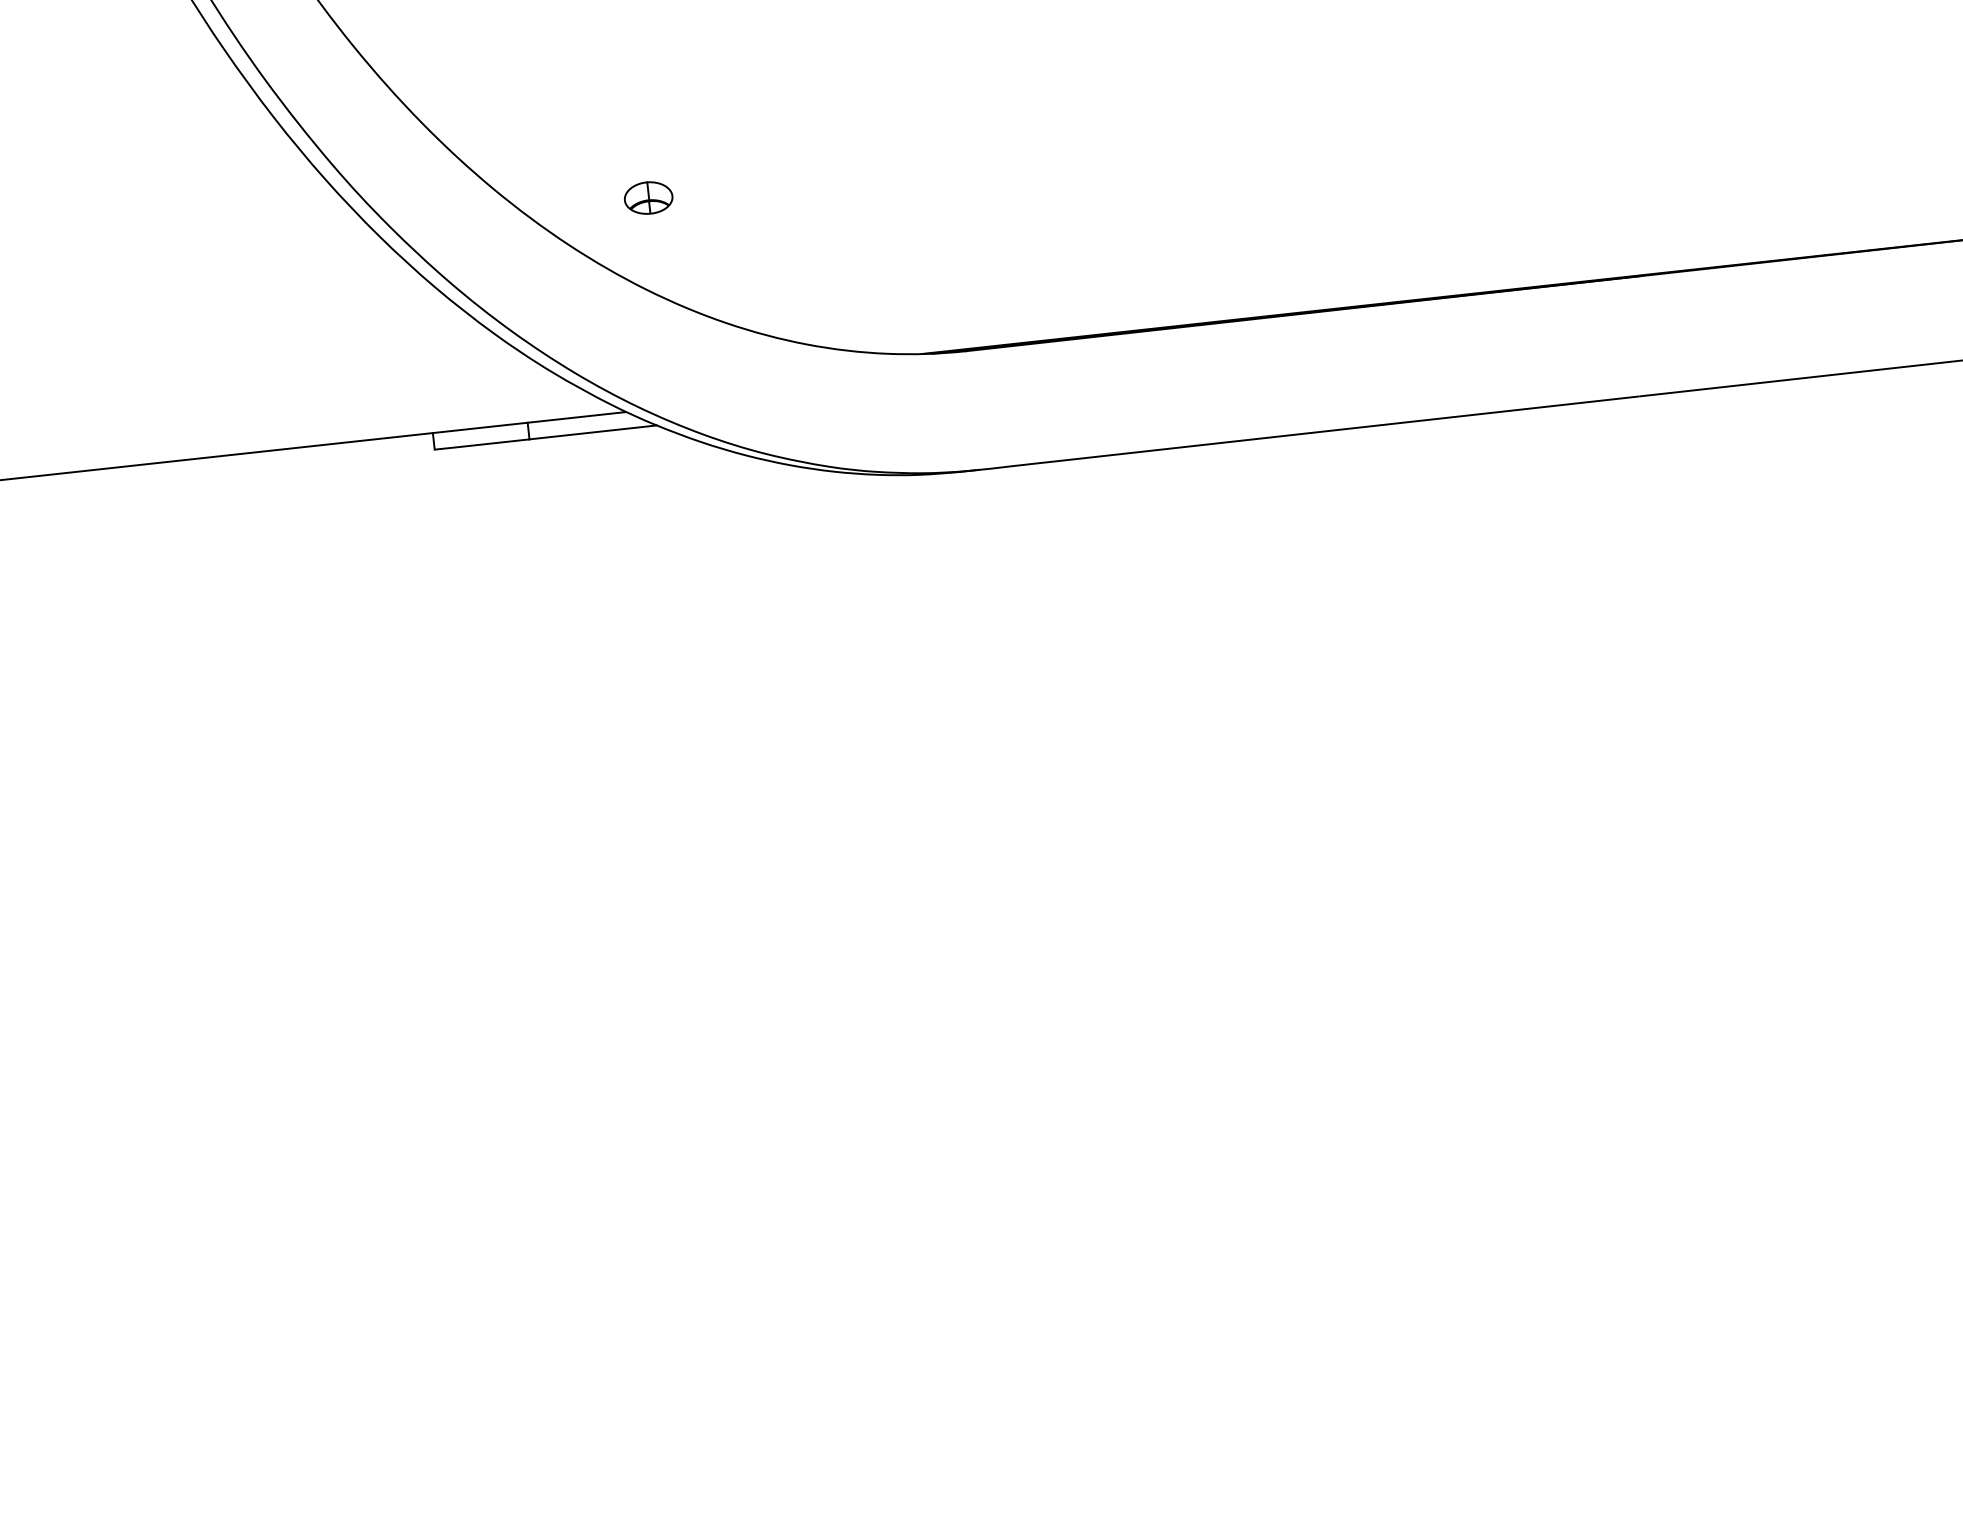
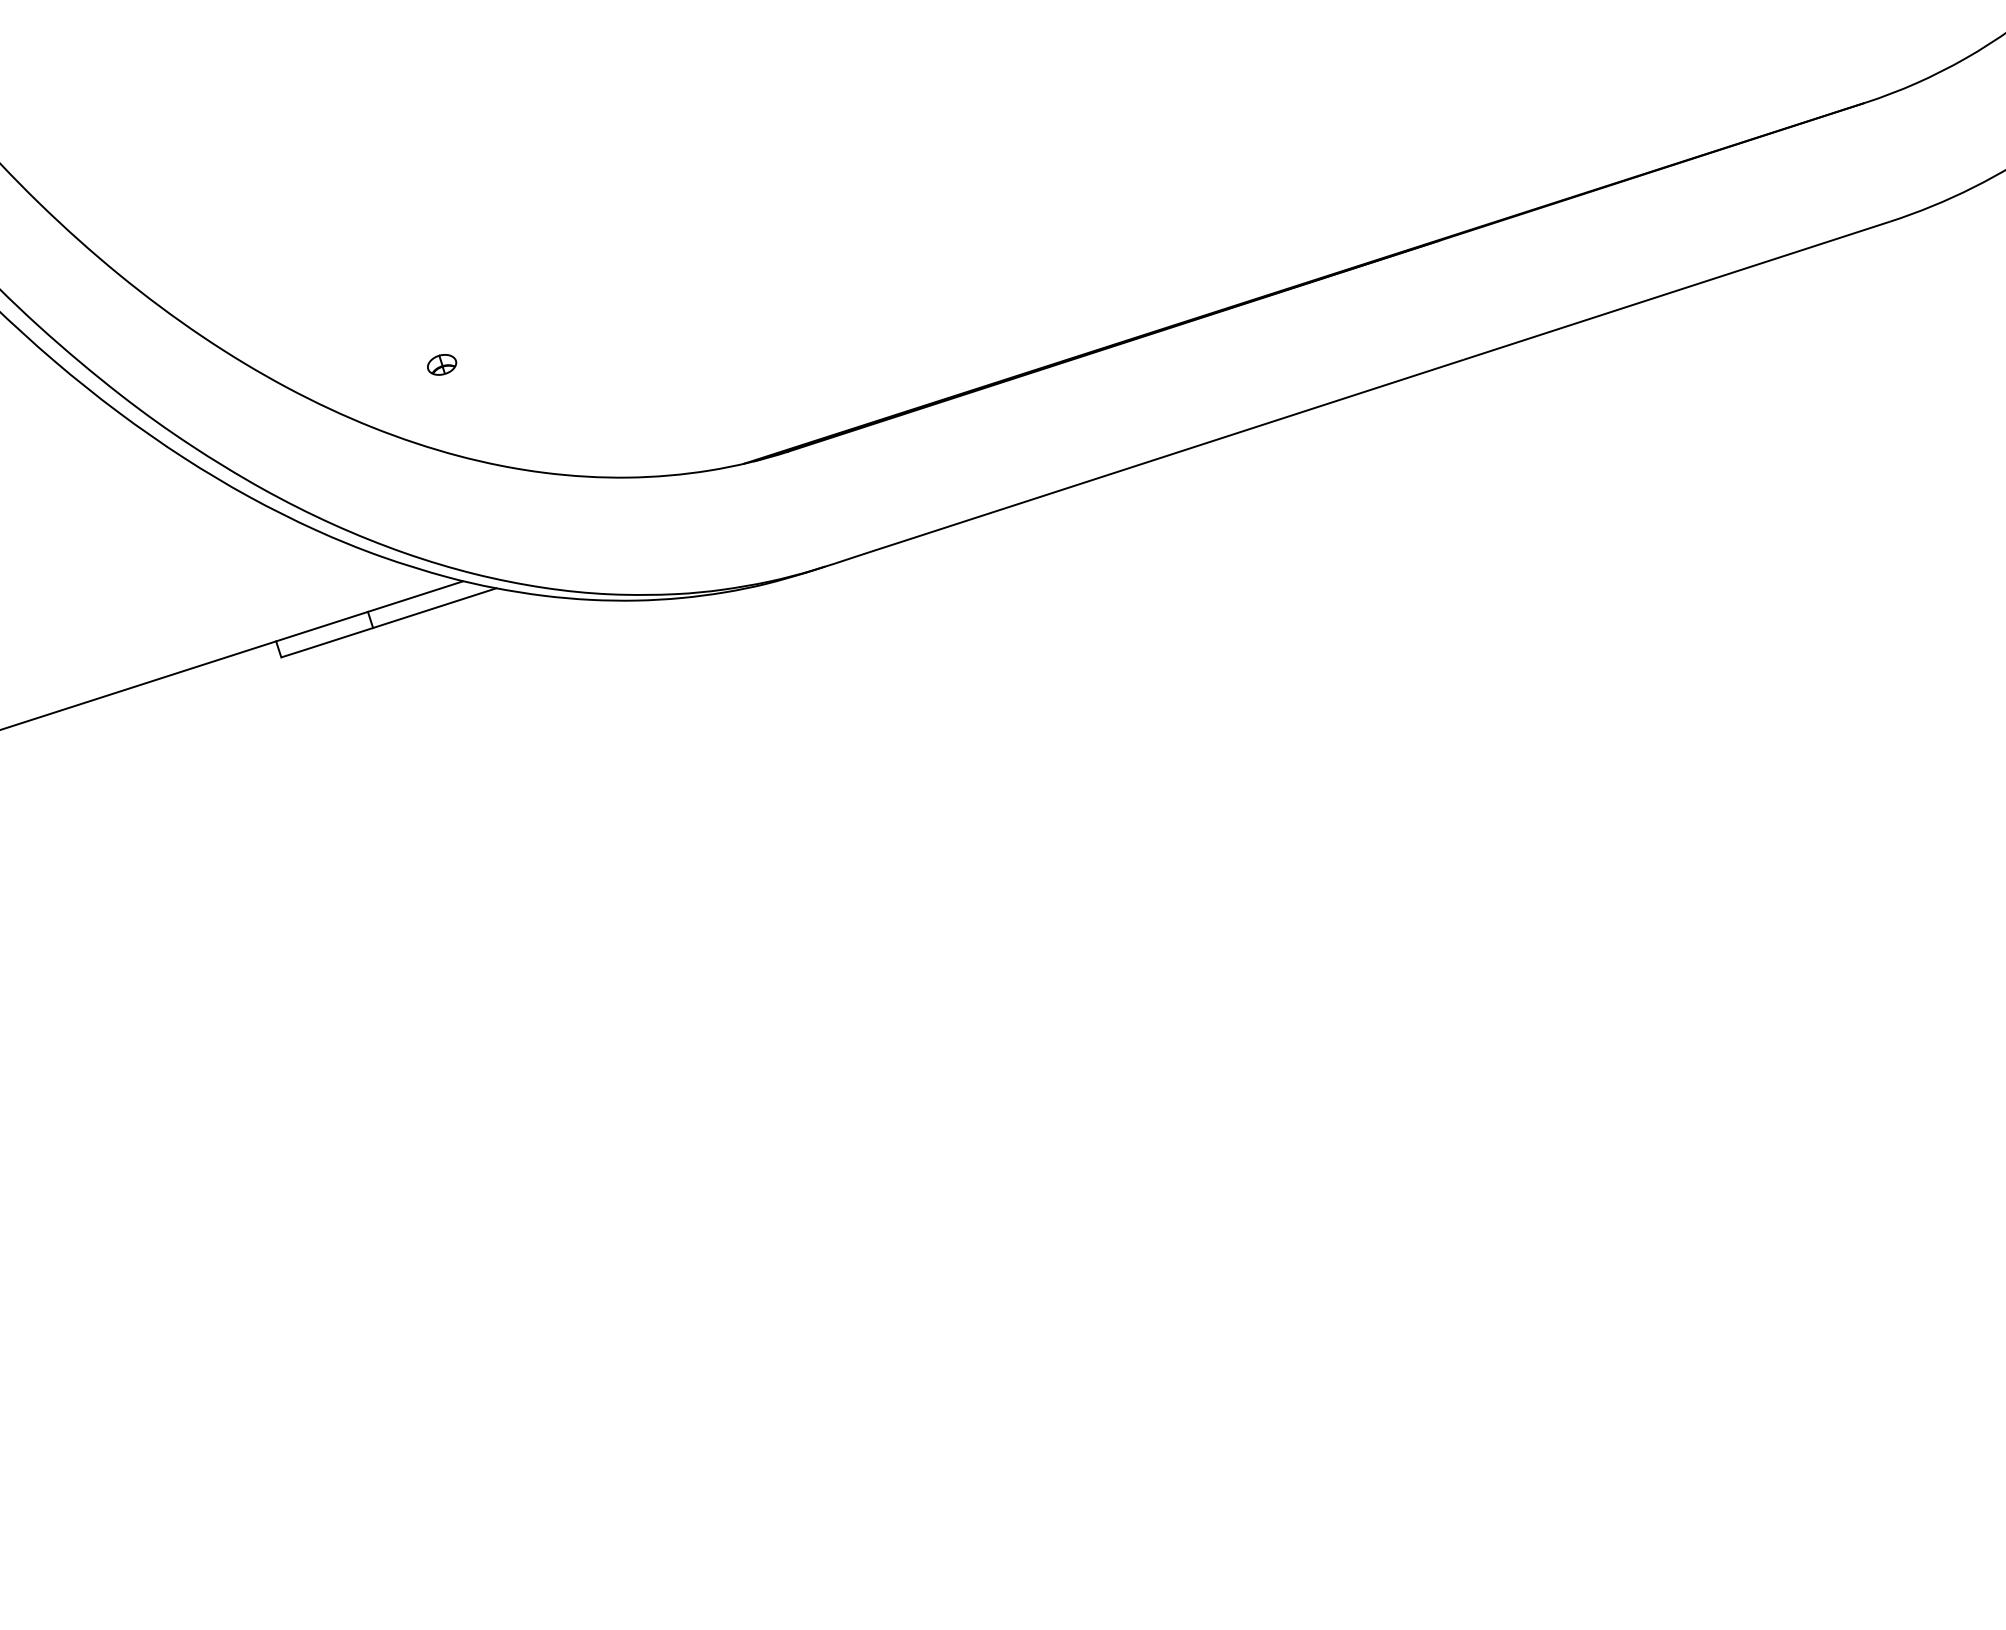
part: (648, 197) -> (441, 364), size x0.6

